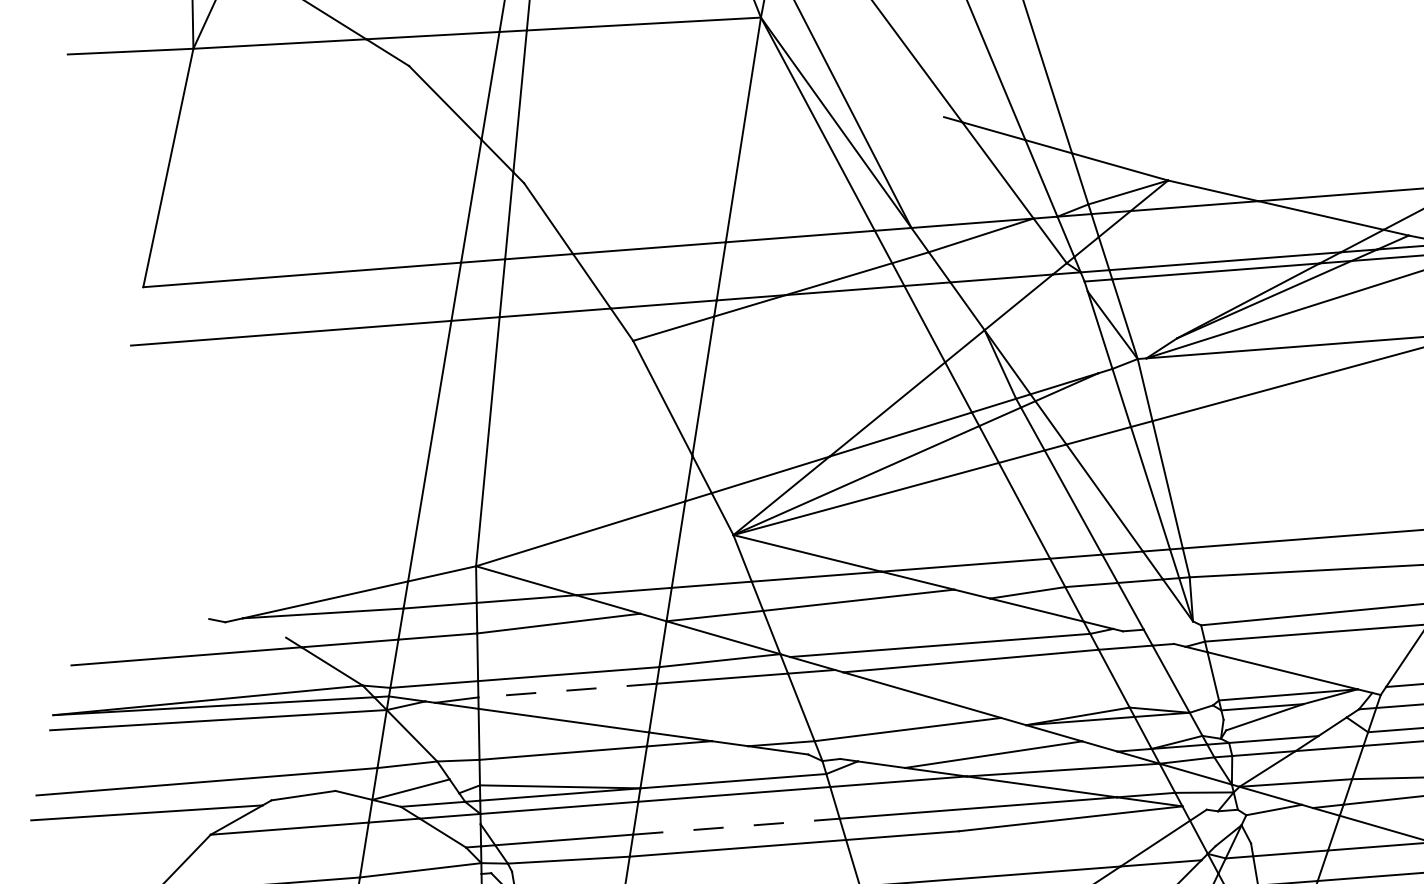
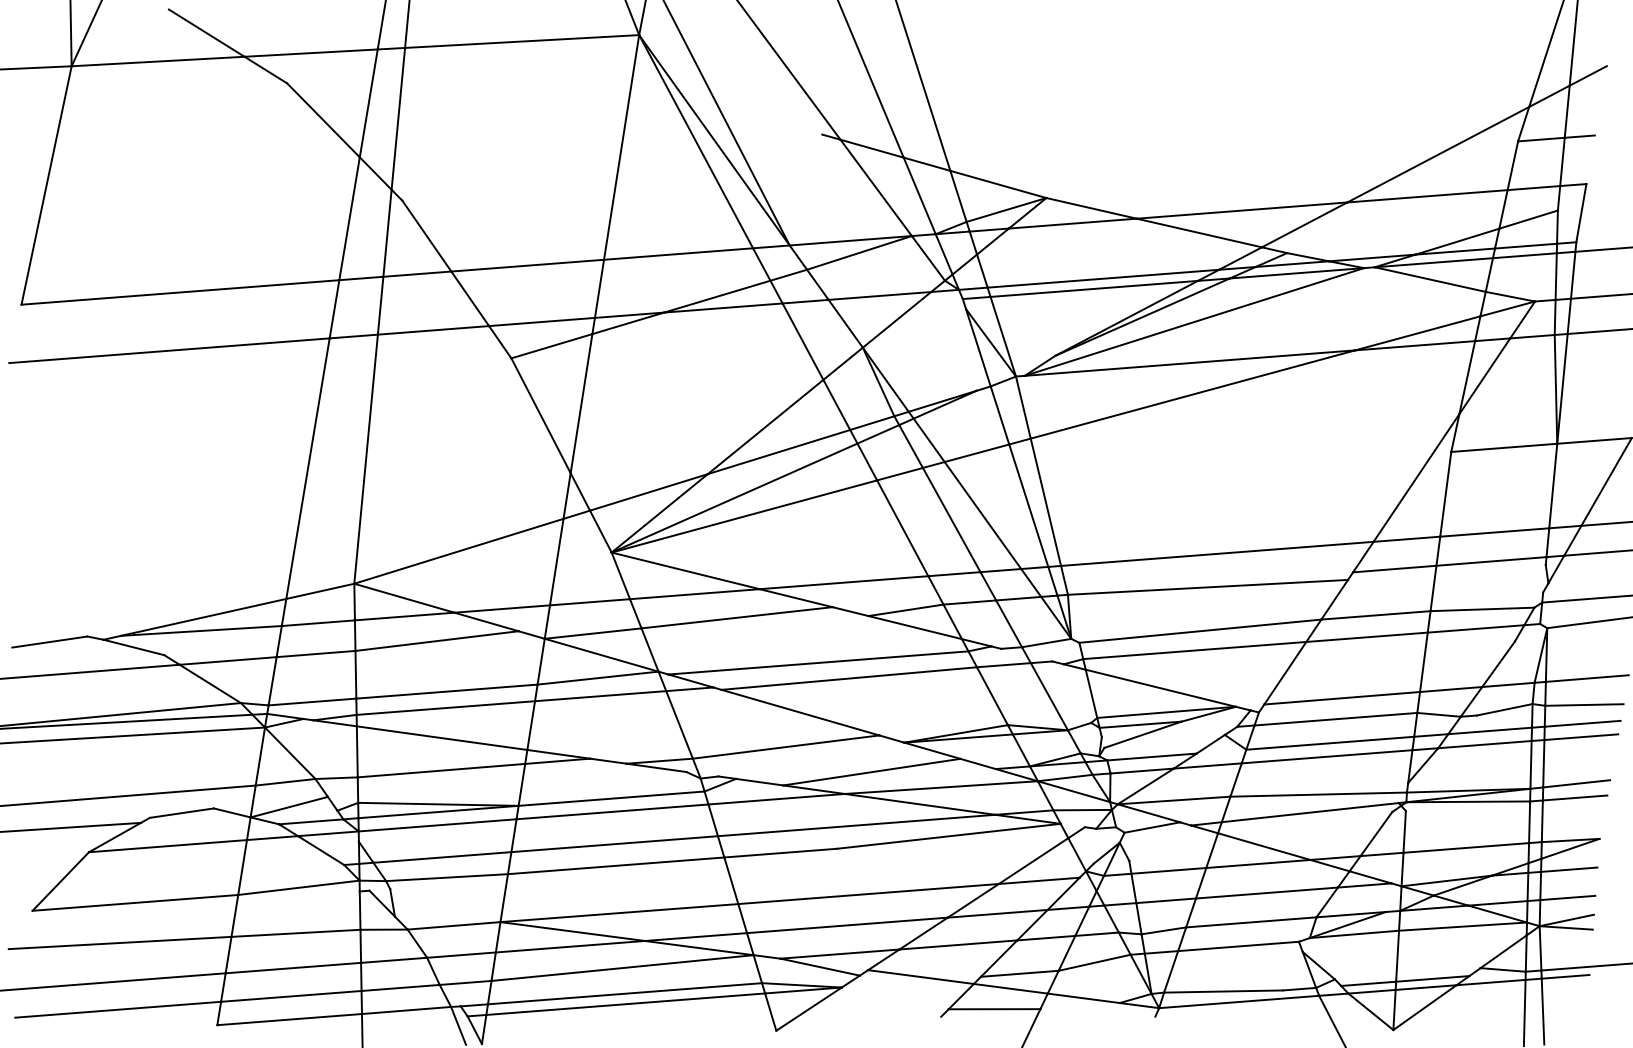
line: (171, 624) -> (49, 641), added
line: (1168, 625) -> (1046, 642), added
line: (255, 630) -> (133, 647), added
line: (567, 691) -> (445, 708), dashed -> solid
line: (736, 827) -> (614, 844), dashed -> solid

